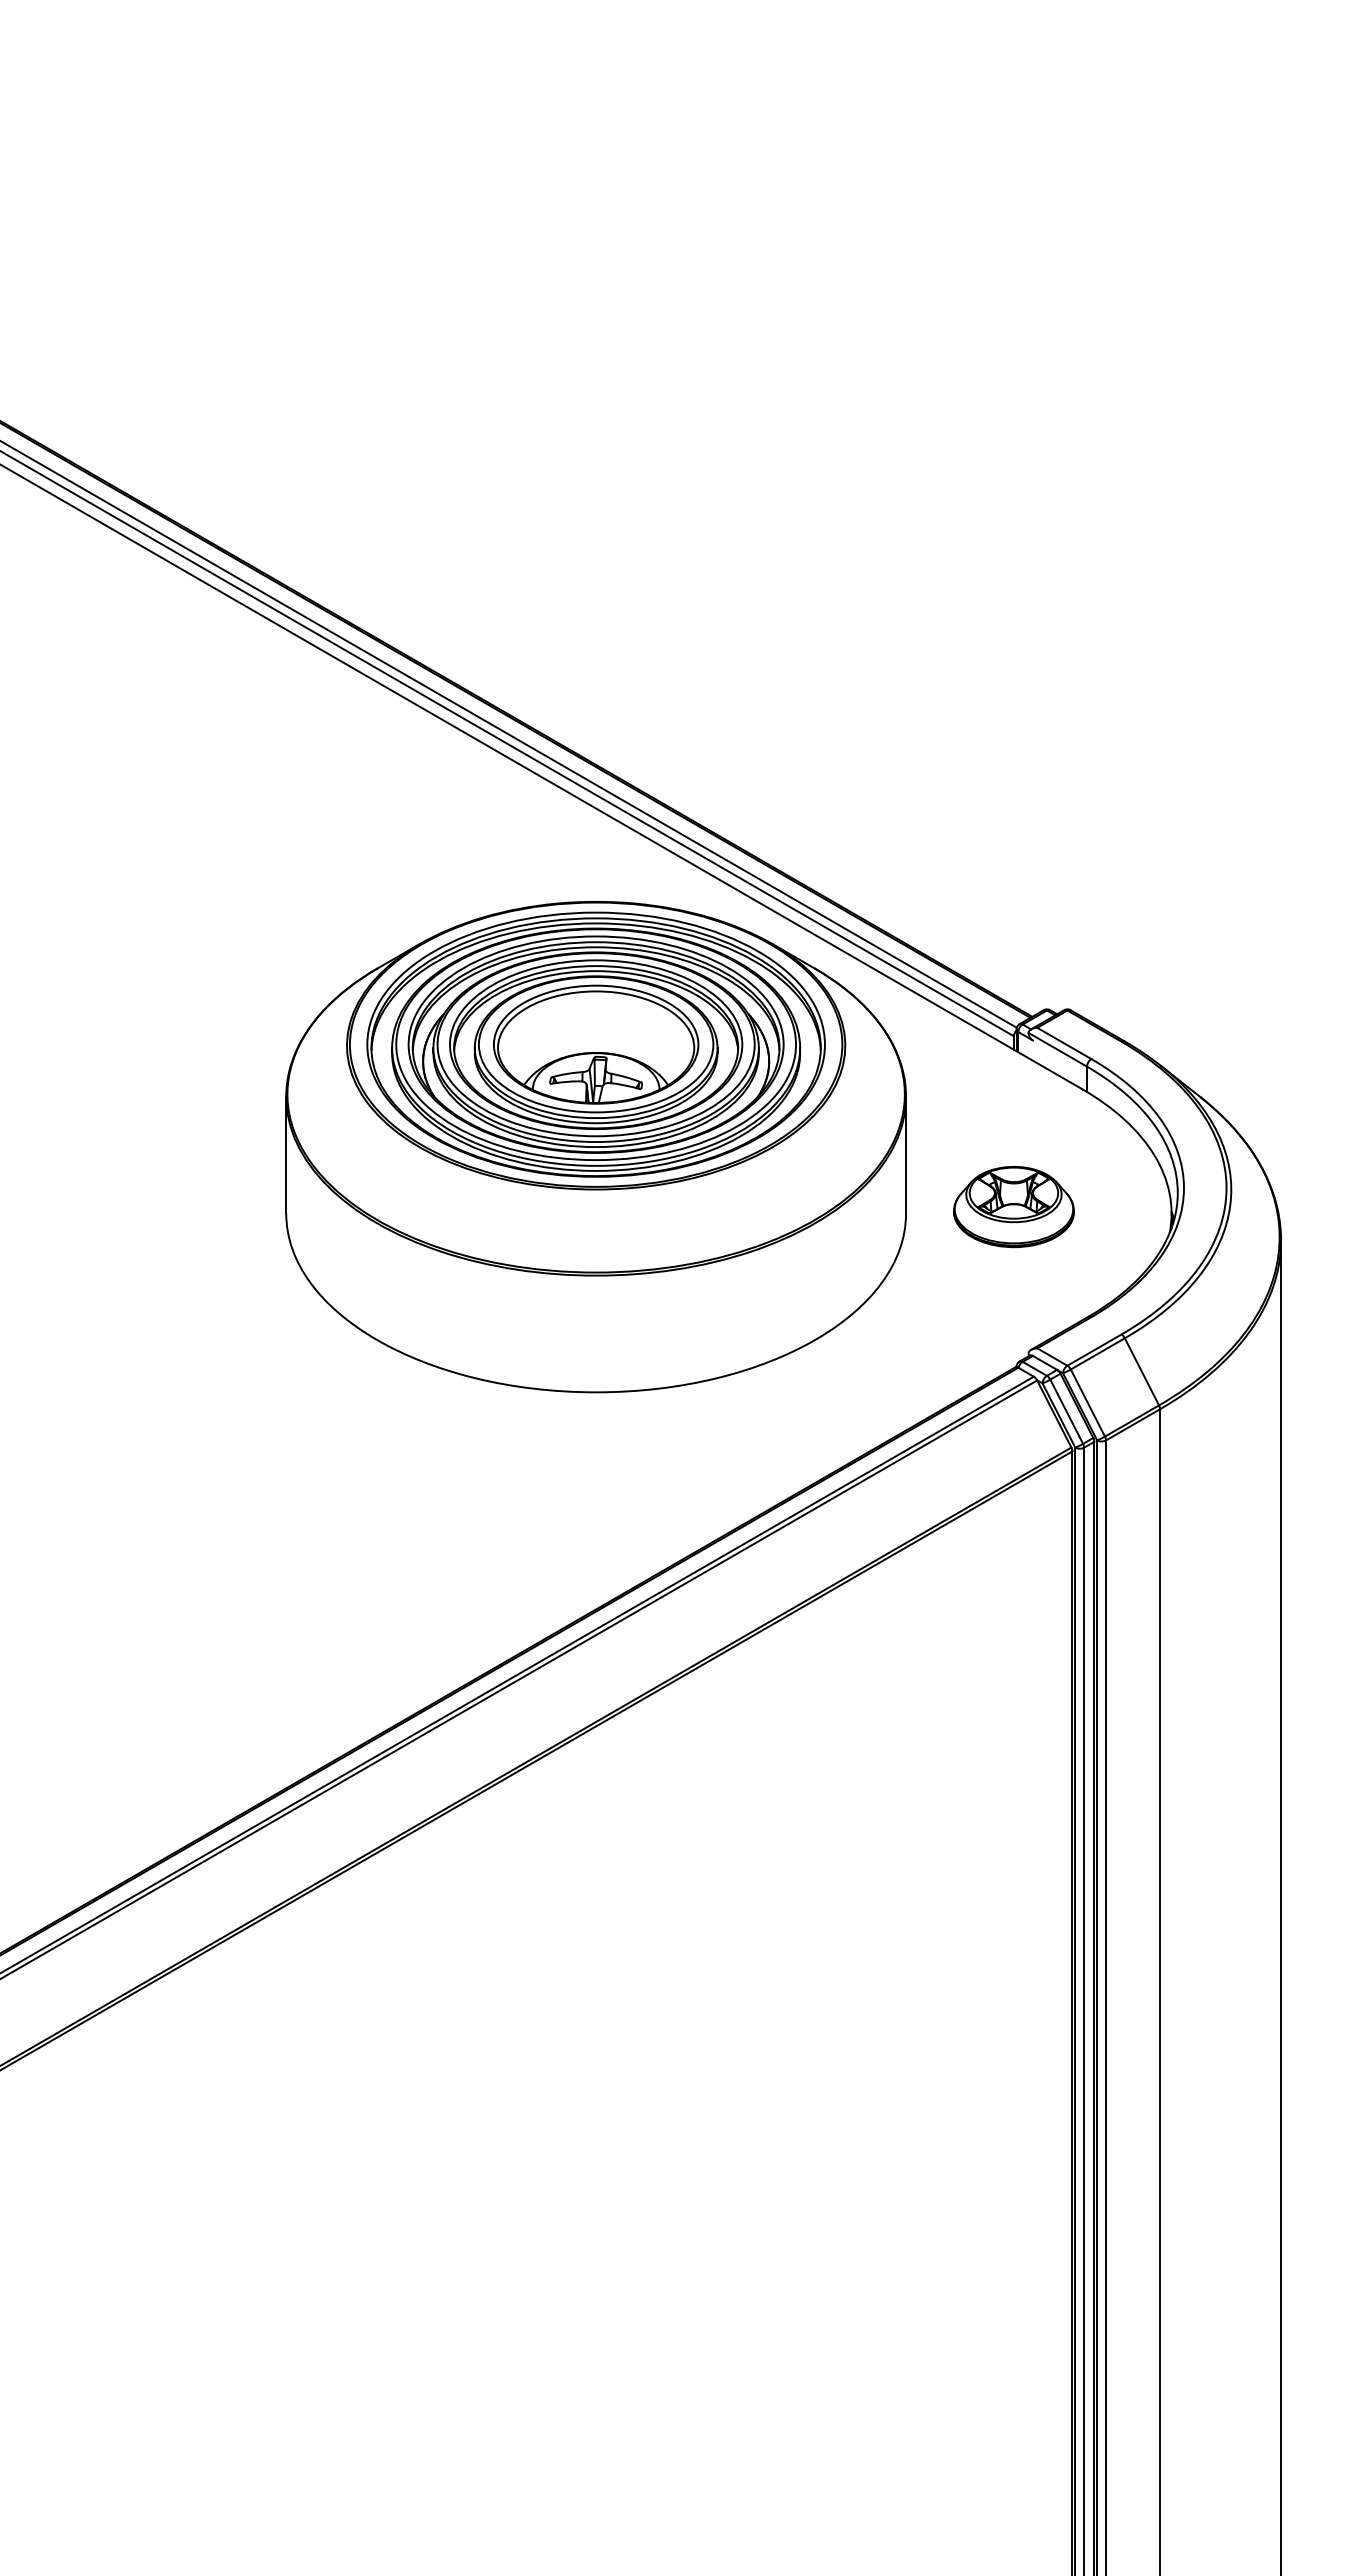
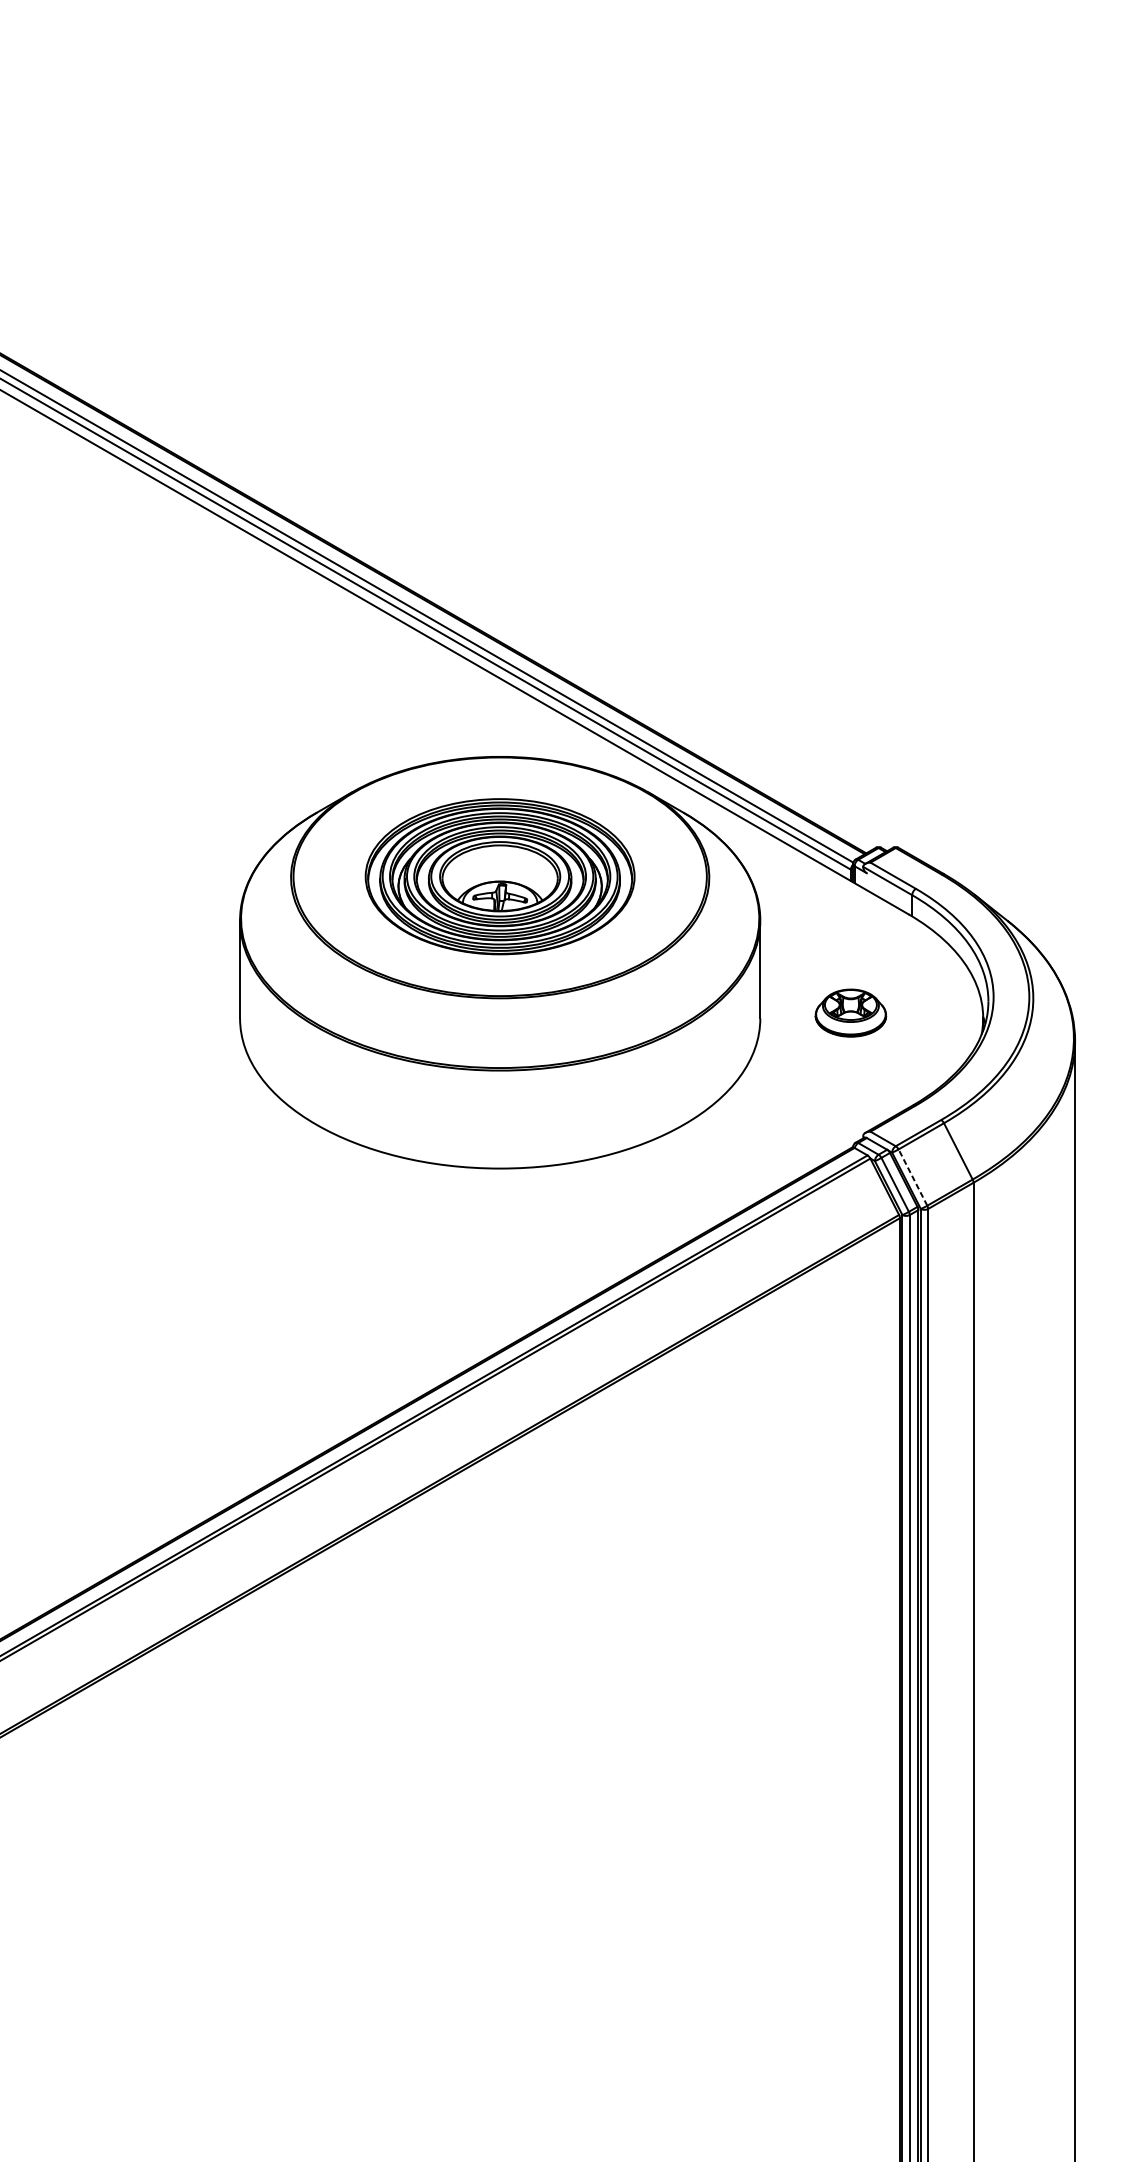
part: (595, 1044) -> (499, 876), size x0.7
part: (1013, 1207) -> (850, 1013), size x0.7
line: (1087, 1403) -> (912, 1177), solid -> dashed

